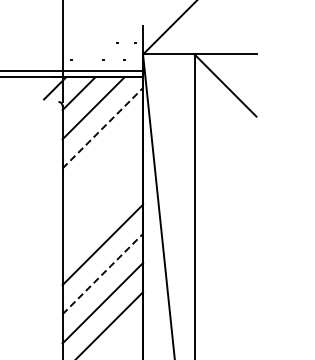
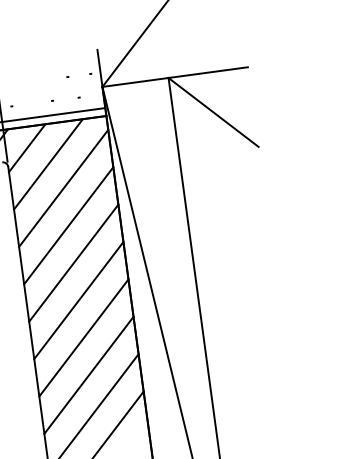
line: (102, 128) -> (63, 188), dashed -> solid
line: (102, 157) -> (68, 225), added
line: (102, 186) -> (73, 263), added
line: (102, 215) -> (78, 300), added
line: (102, 274) -> (88, 375), dashed -> solid

